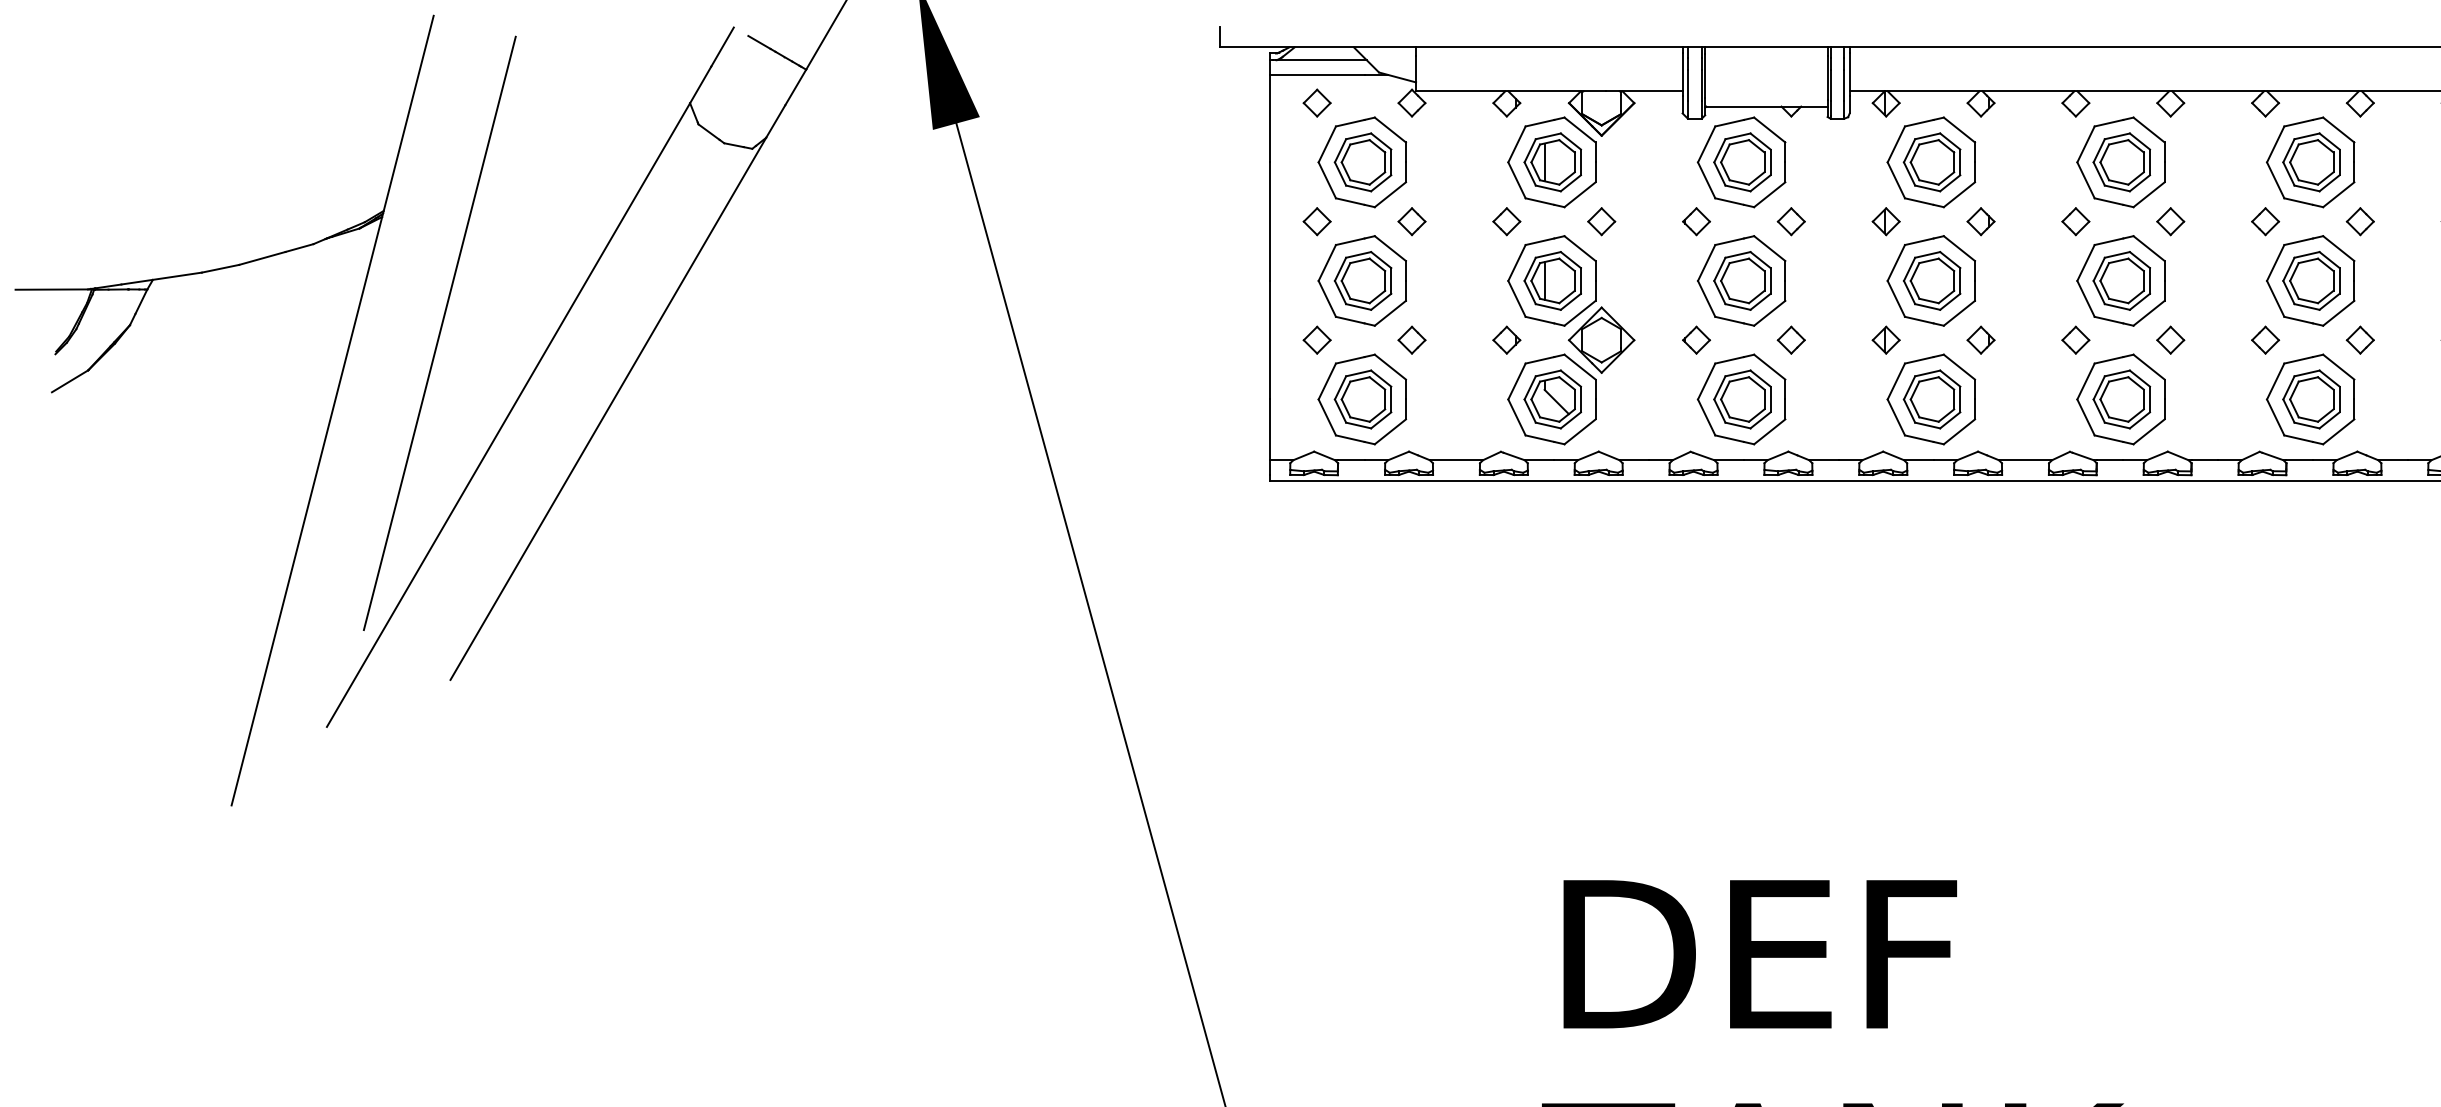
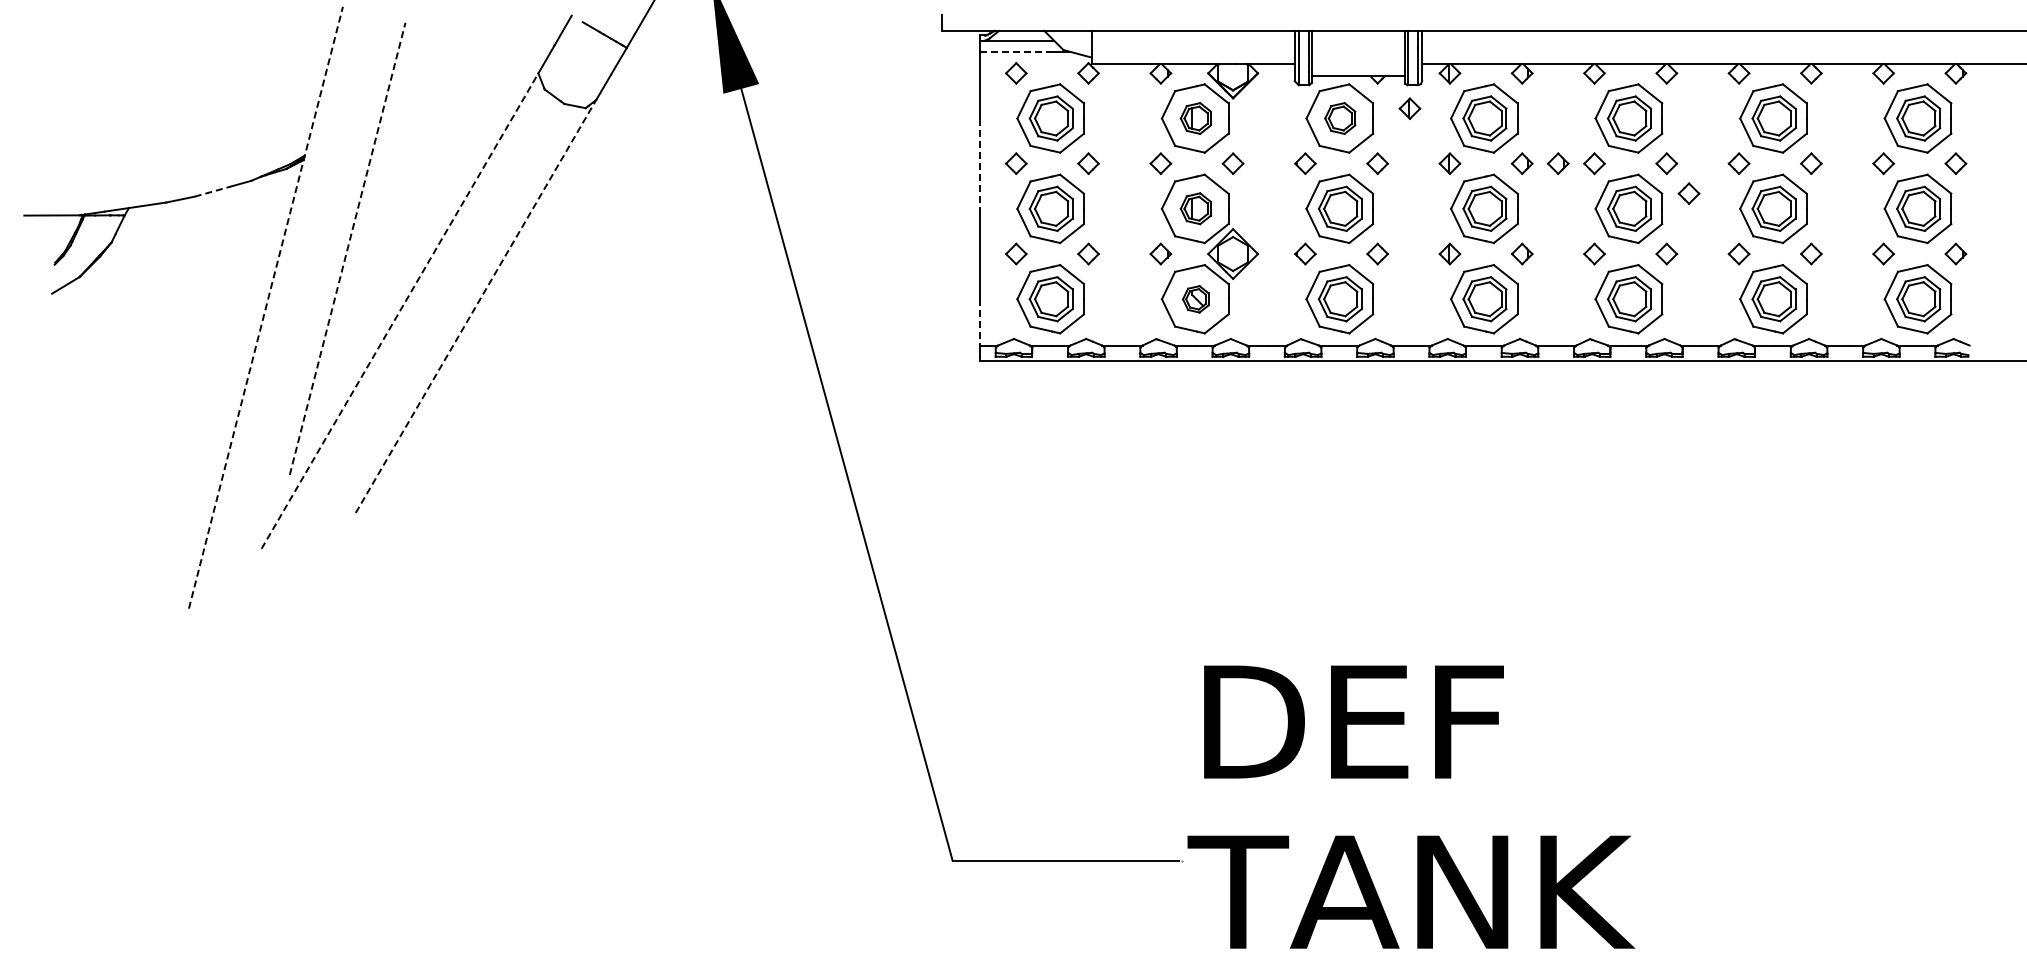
line: (1317, 74) -> (1016, 51), solid -> dashed
part: (1833, 149) -> (1409, 108), added
part: (1552, 162) -> (1195, 118), size x0.7
part: (1741, 162) -> (1339, 118), size x0.7
part: (2027, 221) -> (1557, 163), added
line: (1270, 222) -> (980, 164), solid -> dashed
line: (262, 258) -> (212, 191), solid -> dashed
part: (2199, 260) -> (1688, 193), added
part: (1552, 280) -> (1195, 208), size x0.7
line: (439, 332) -> (347, 248), solid -> dashed
part: (1552, 399) -> (1195, 299), size x0.6
line: (608, 407) -> (476, 305), solid -> dashed
line: (332, 410) -> (265, 307), solid -> dashed
line: (509, 414) -> (400, 310), solid -> dashed
line: (1270, 430) -> (980, 322), solid -> dashed

